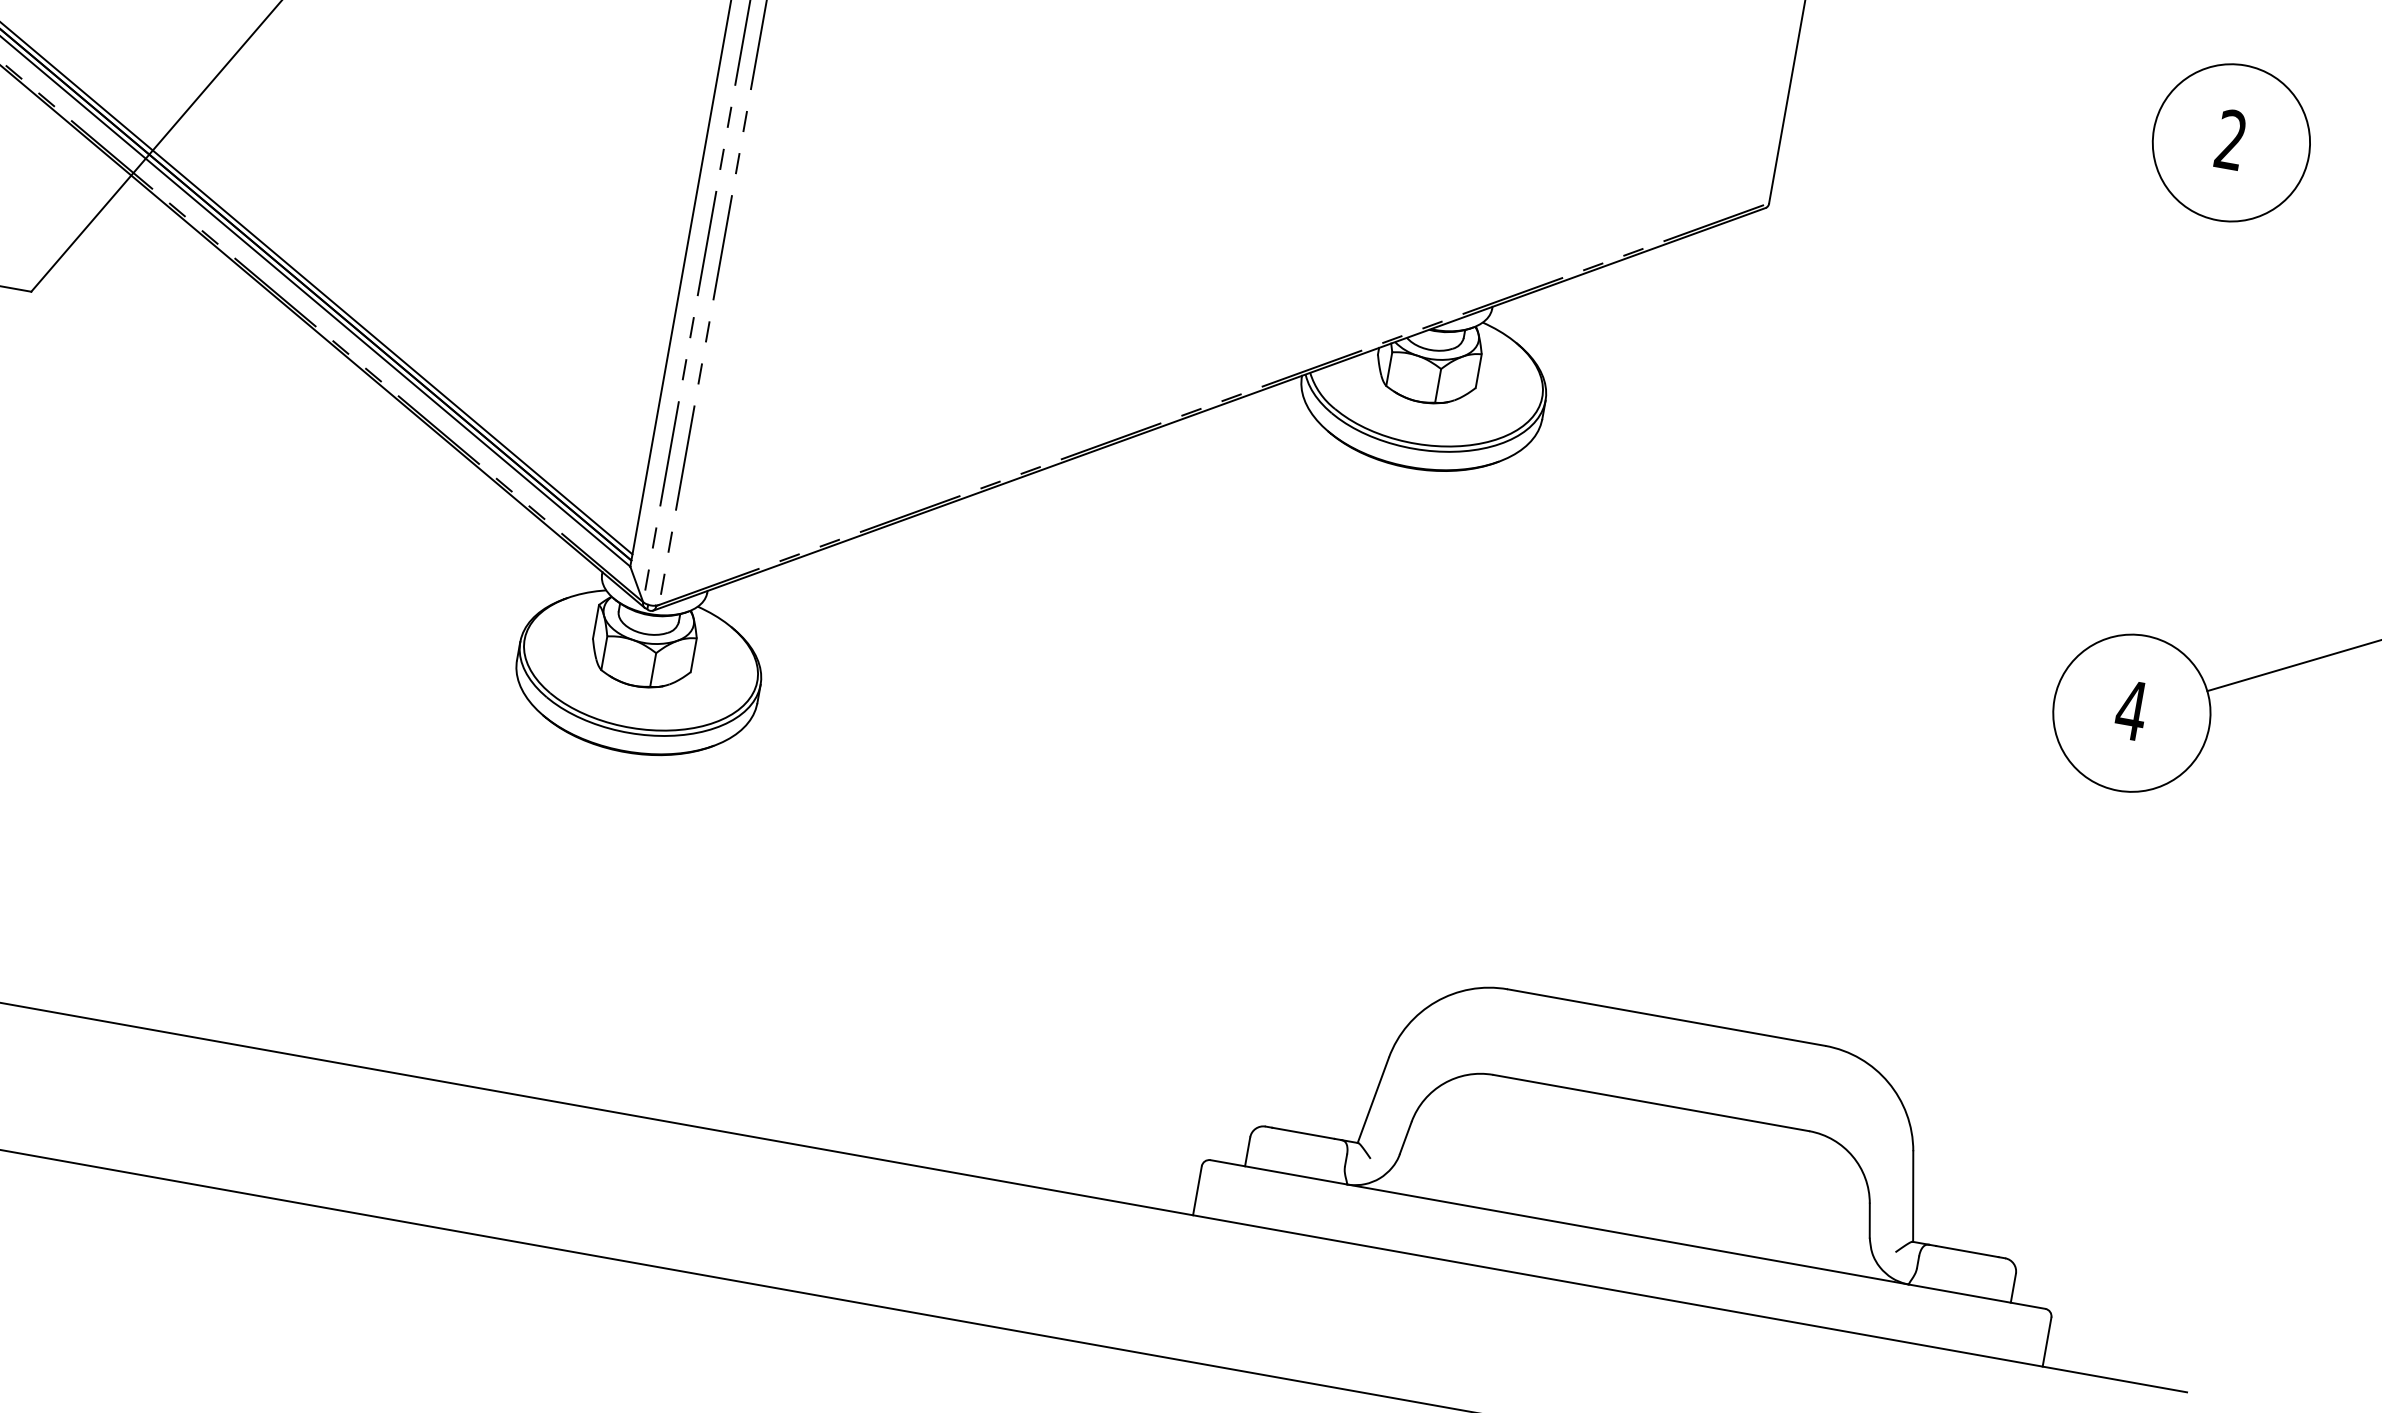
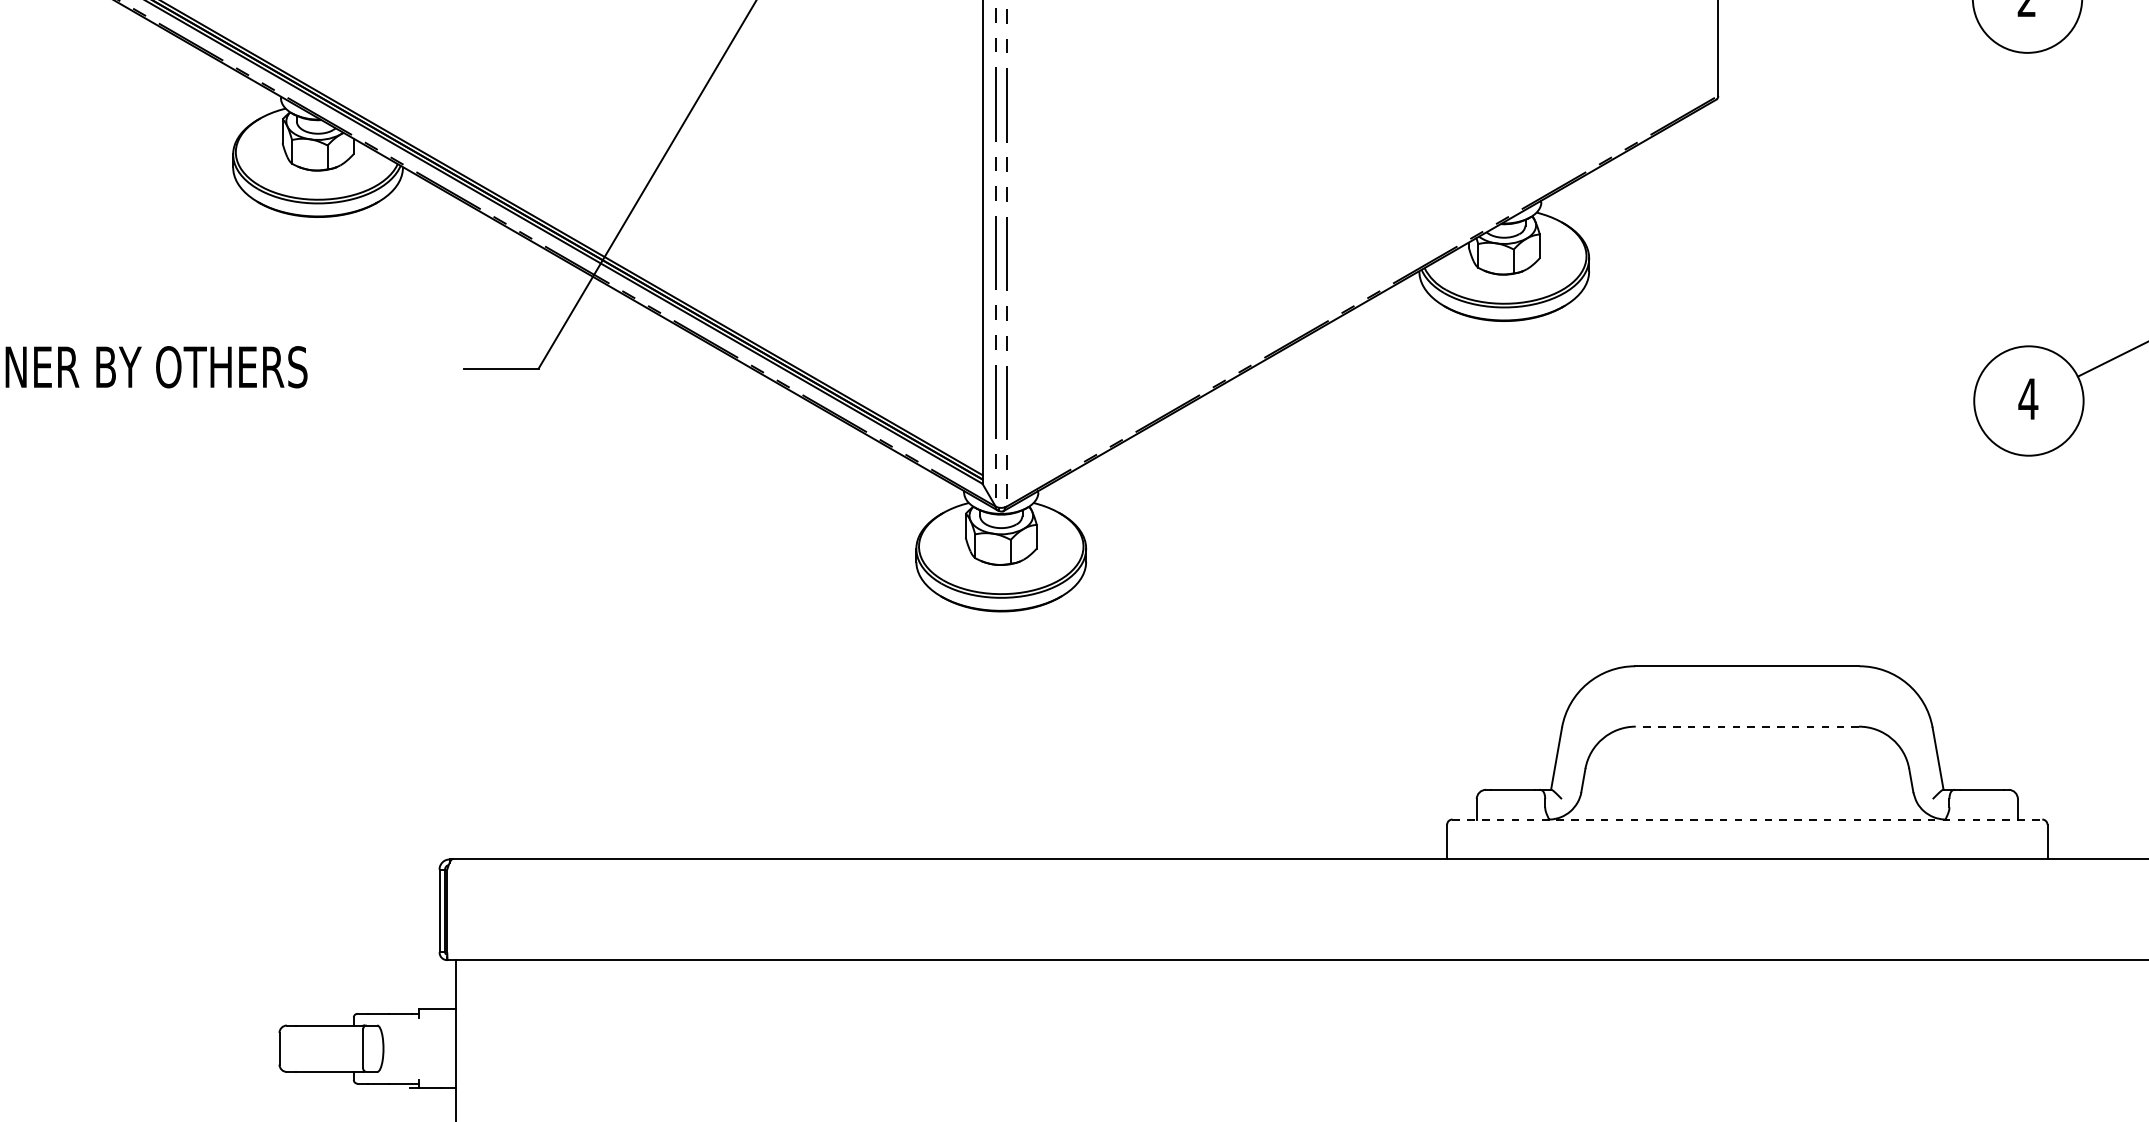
line: (1651, 1102) -> (1747, 726), solid -> dashed
line: (1628, 1234) -> (1747, 819), solid -> dashed

